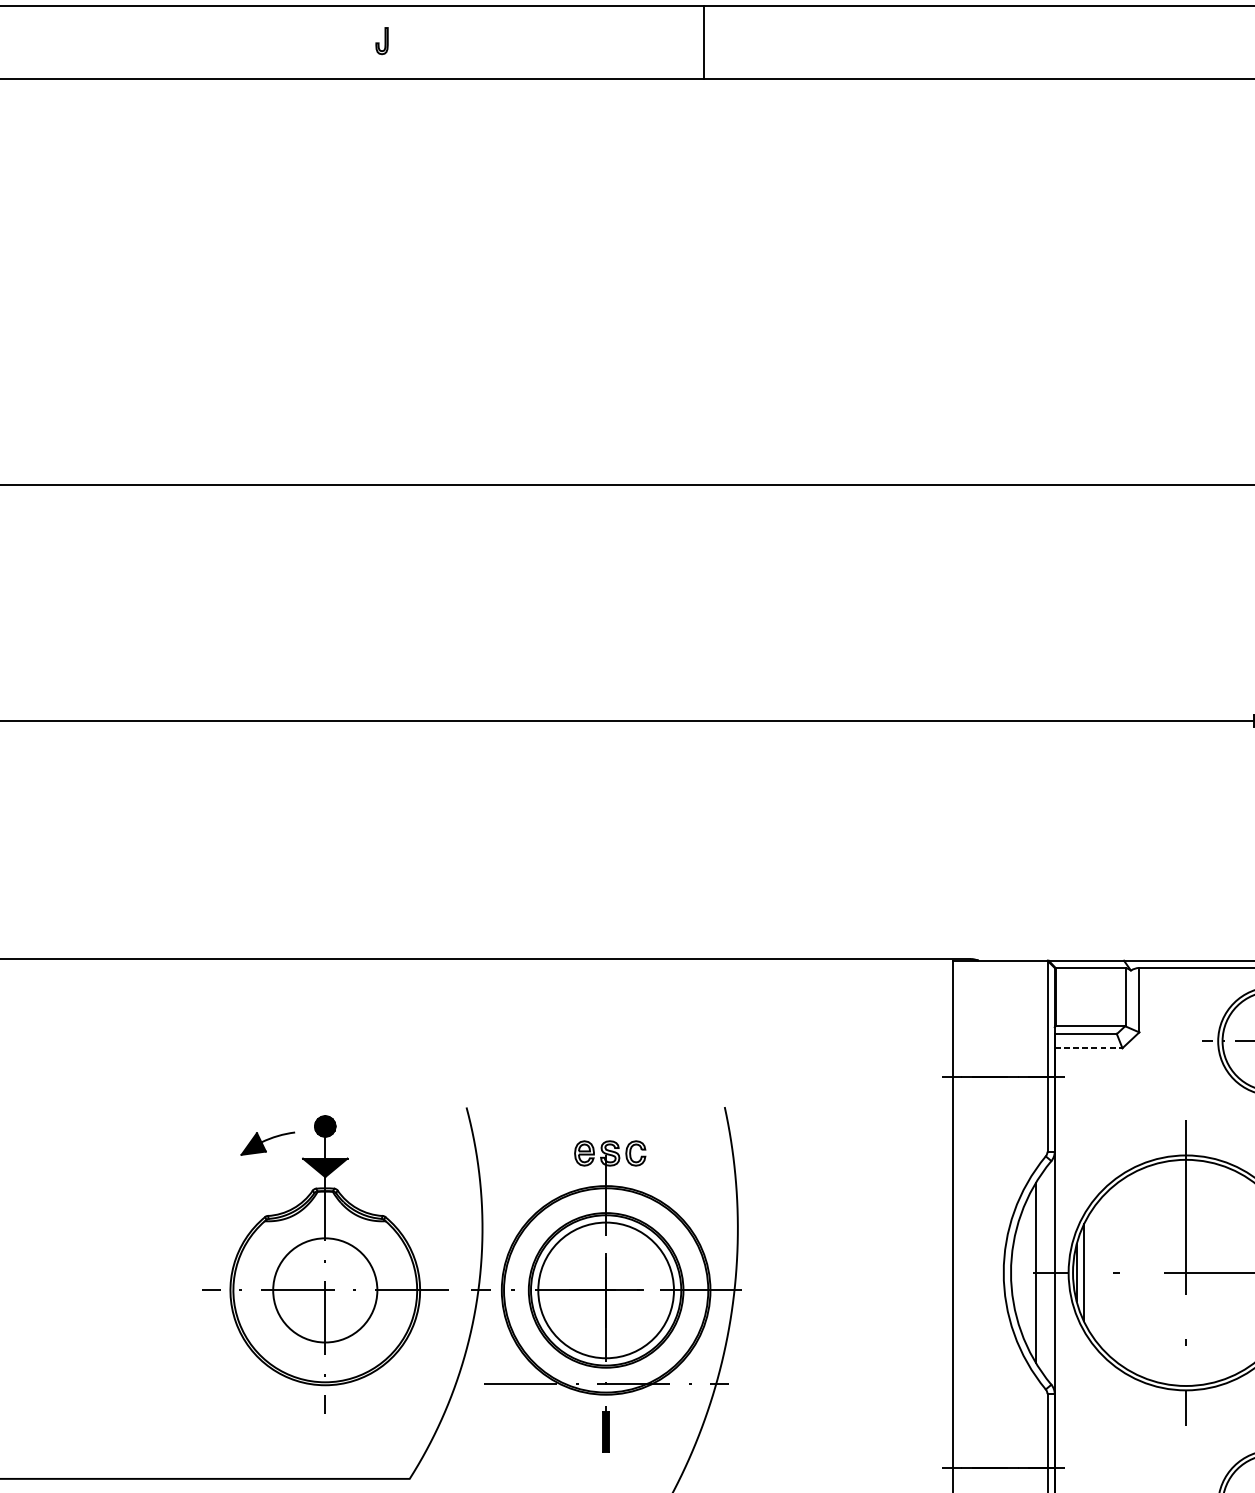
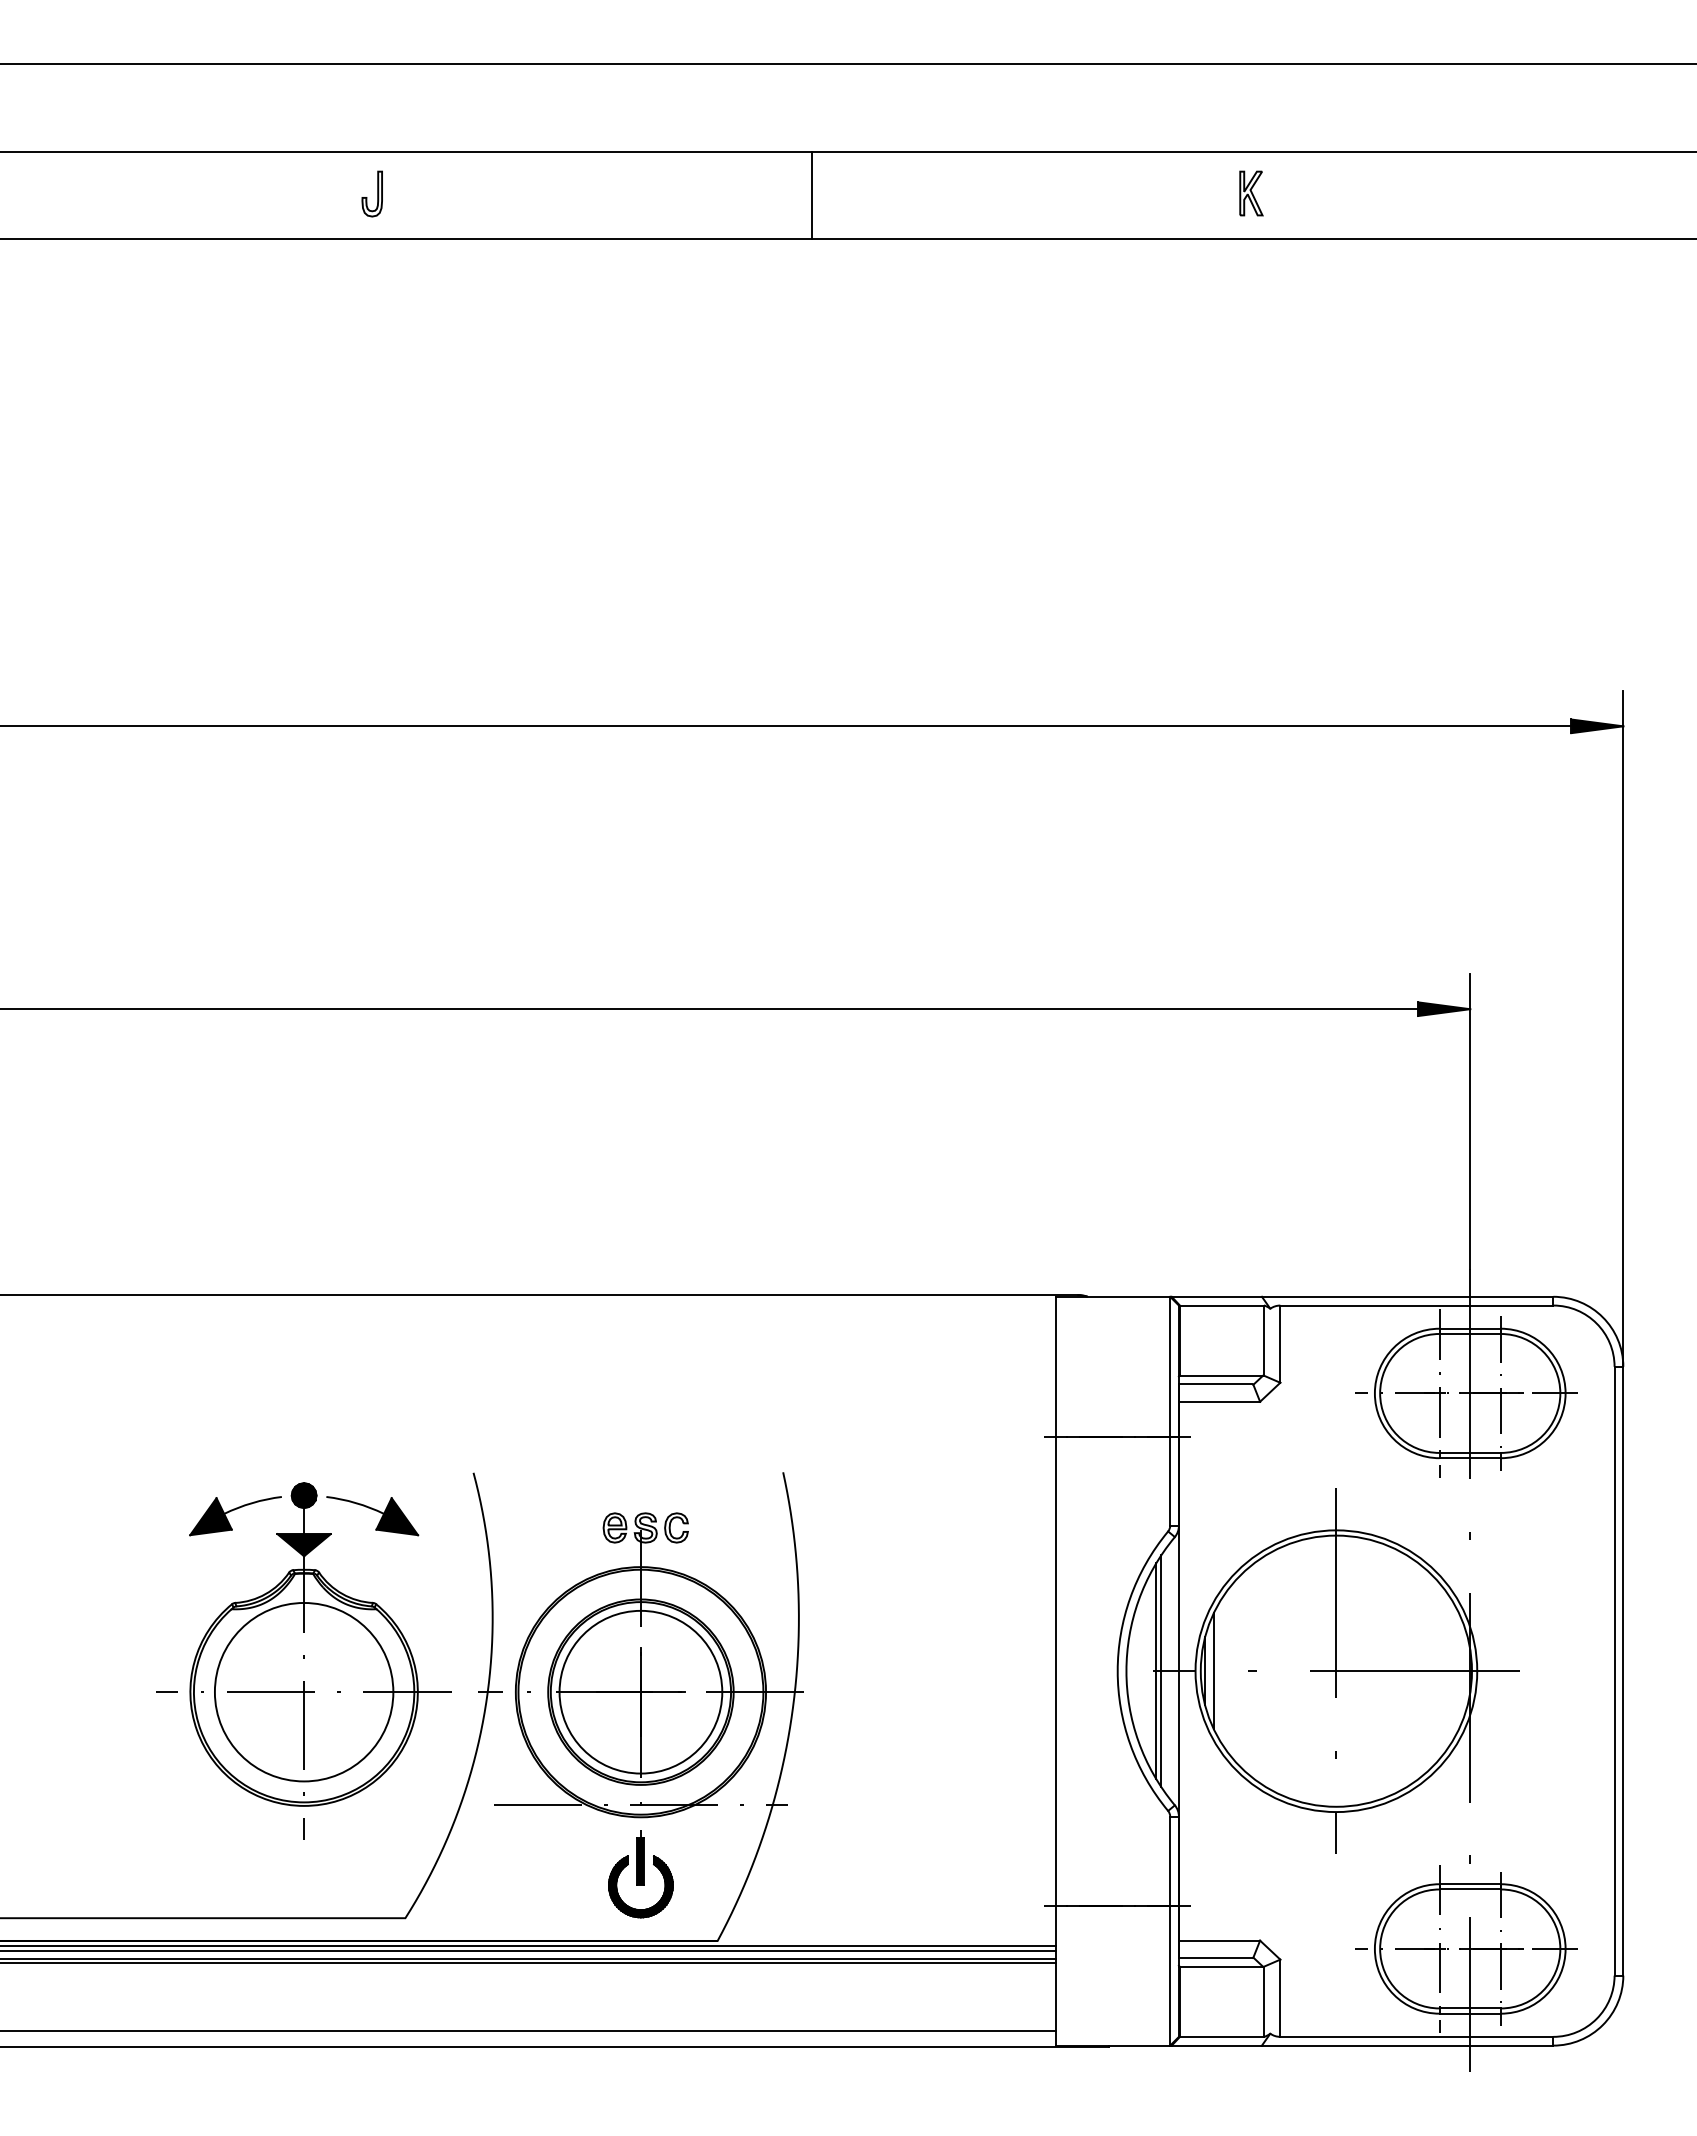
part: (381, 40) -> (371, 193), size x1.43
part: (1115, 40) -> (1251, 193), added
line: (704, 42) -> (812, 195), moved
line: (1088, 1048) -> (1219, 1401), dashed -> solid
part: (383, 1138) -> (373, 1510), added
part: (268, 1143) -> (235, 1516), size x1.43
line: (1040, 1273) -> (1161, 1671), added
circle: (324, 1289) -> (303, 1691), size x1.43
part: (597, 1469) -> (630, 1906), added

